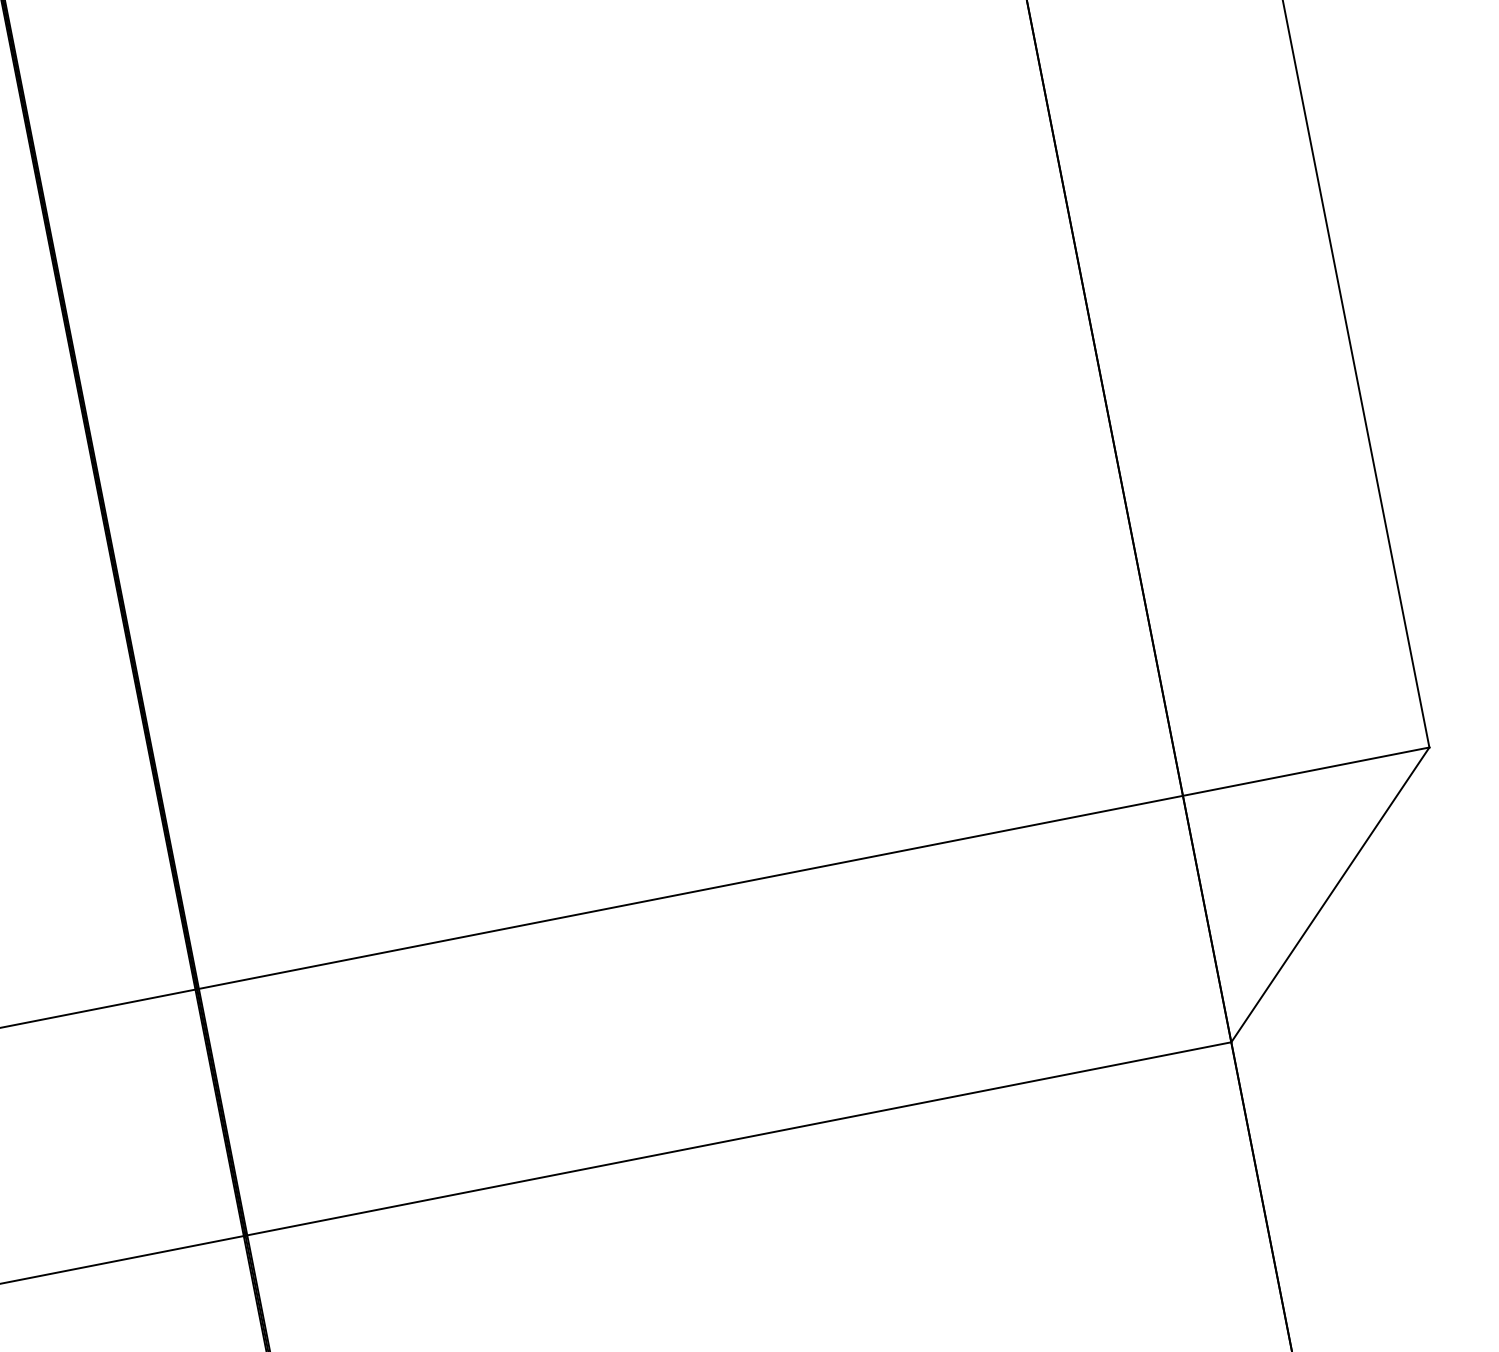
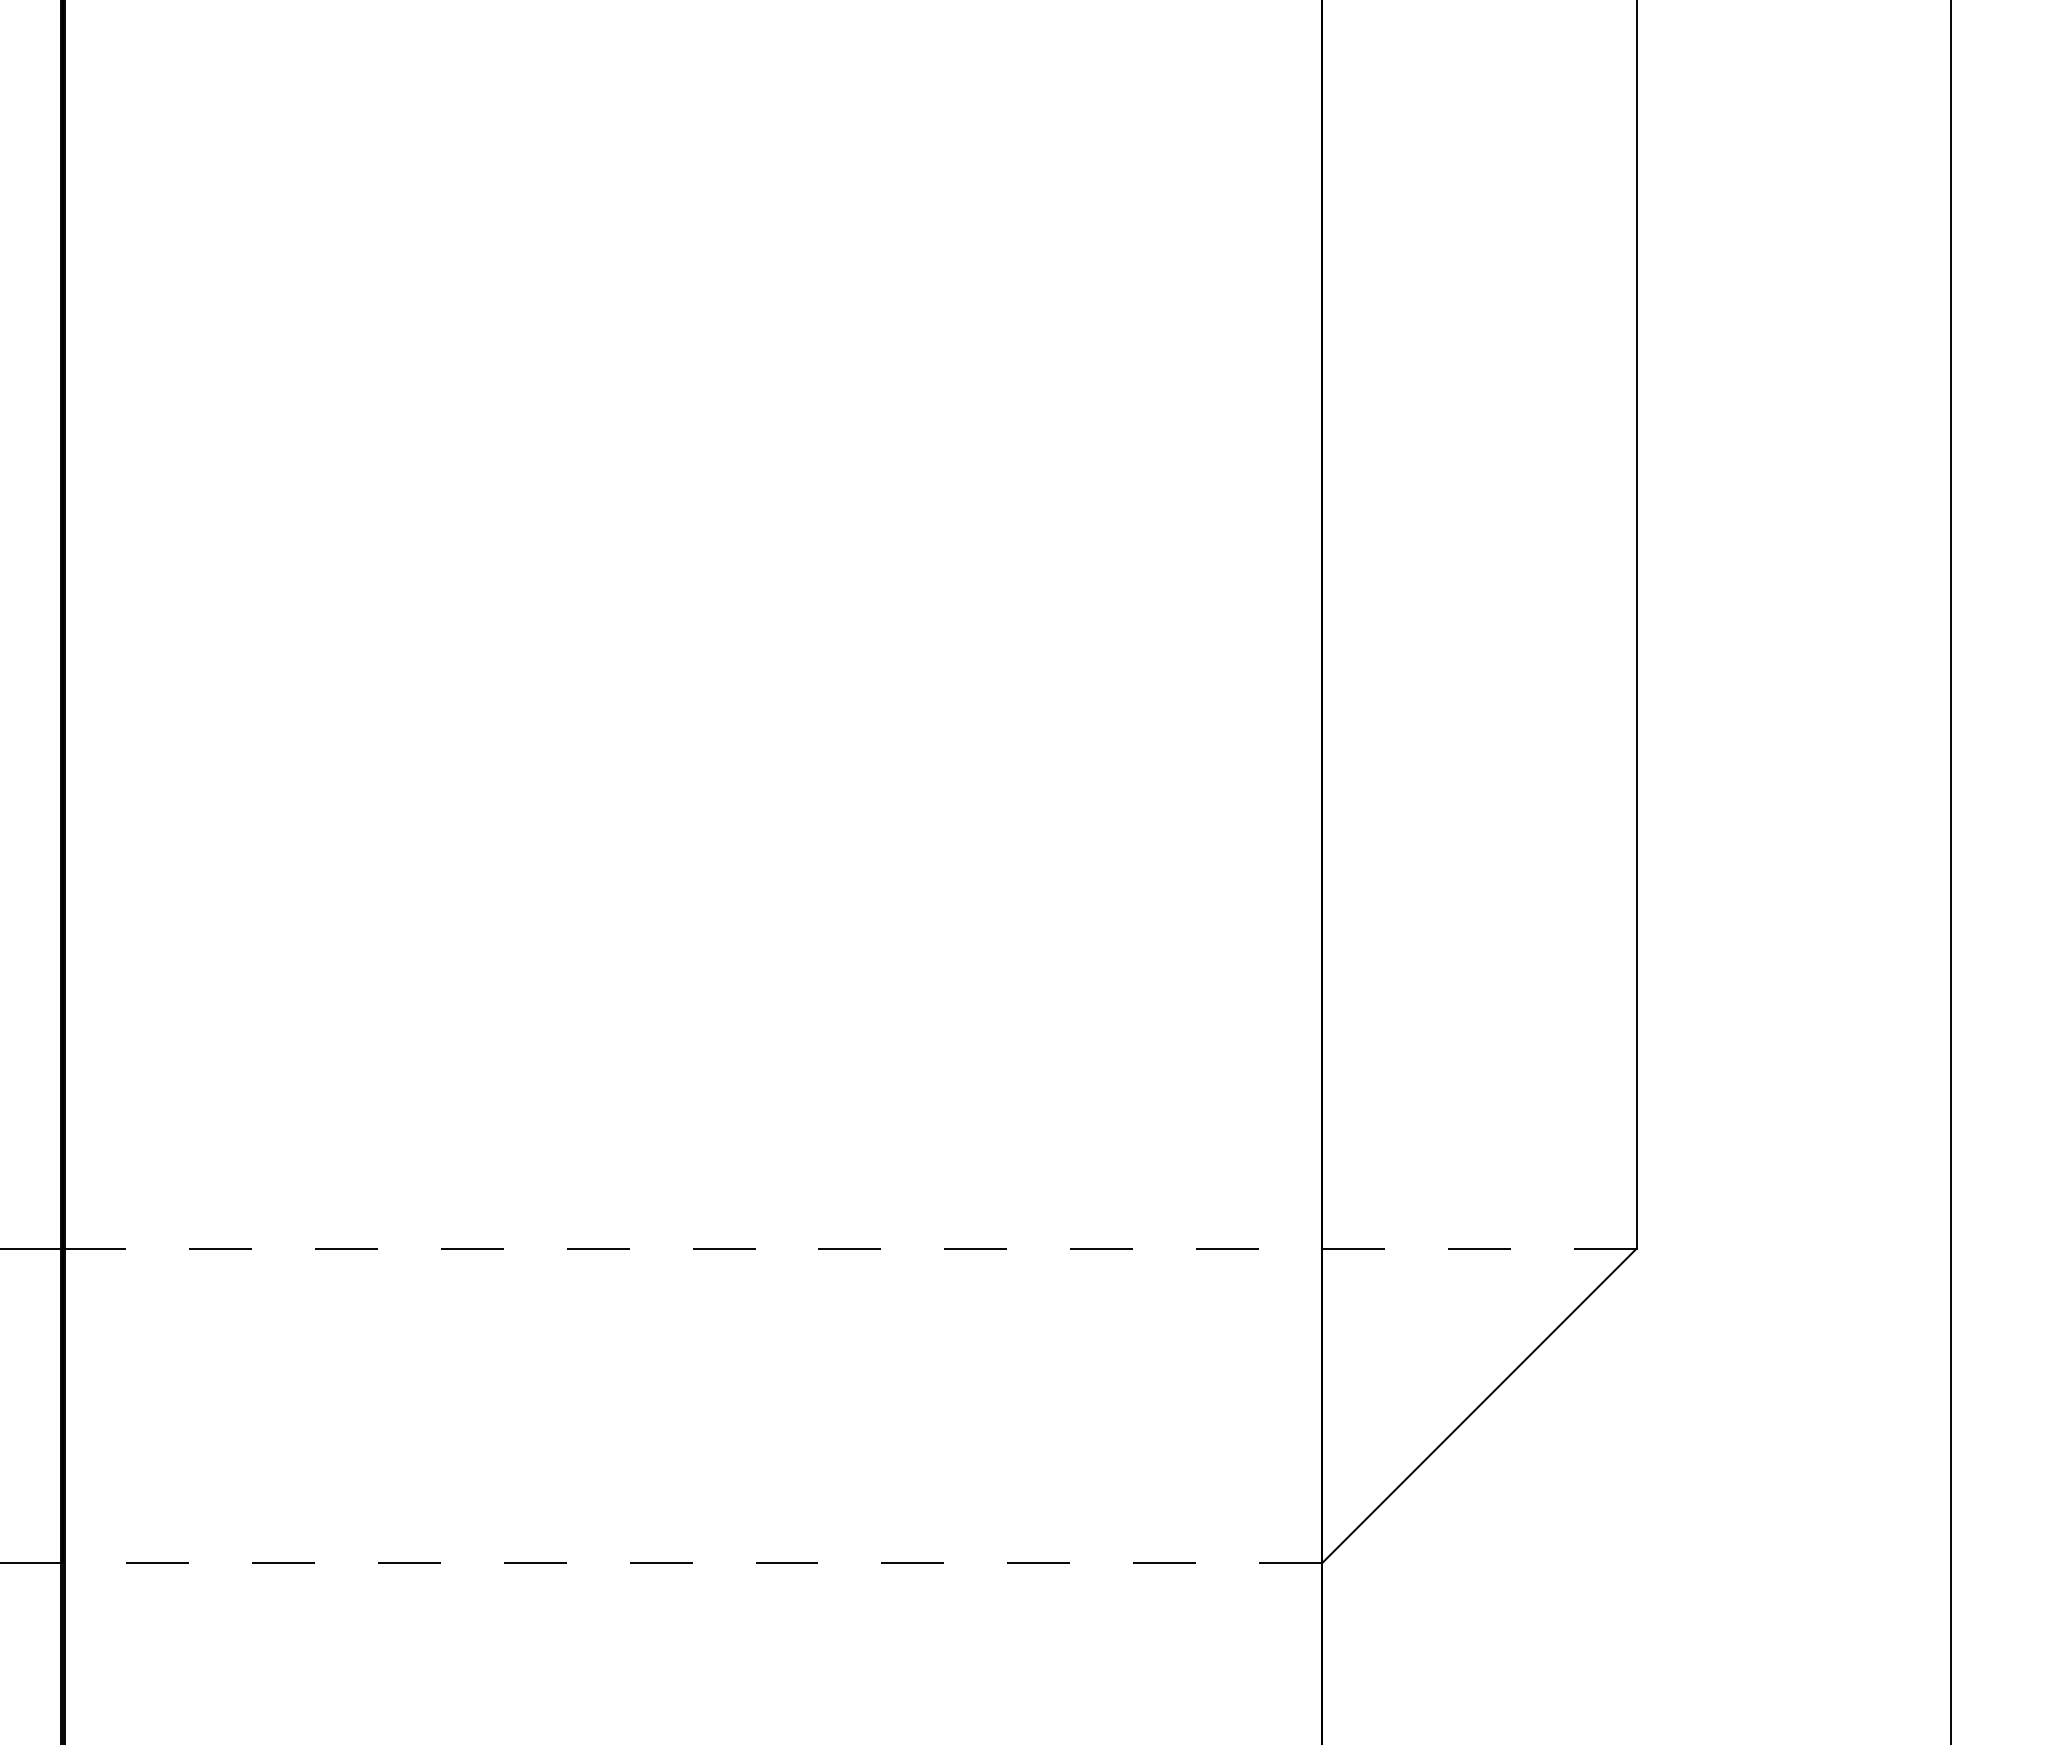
line: (812, 868) -> (849, 1248), solid -> dashed
line: (738, 1139) -> (692, 1563), solid -> dashed

